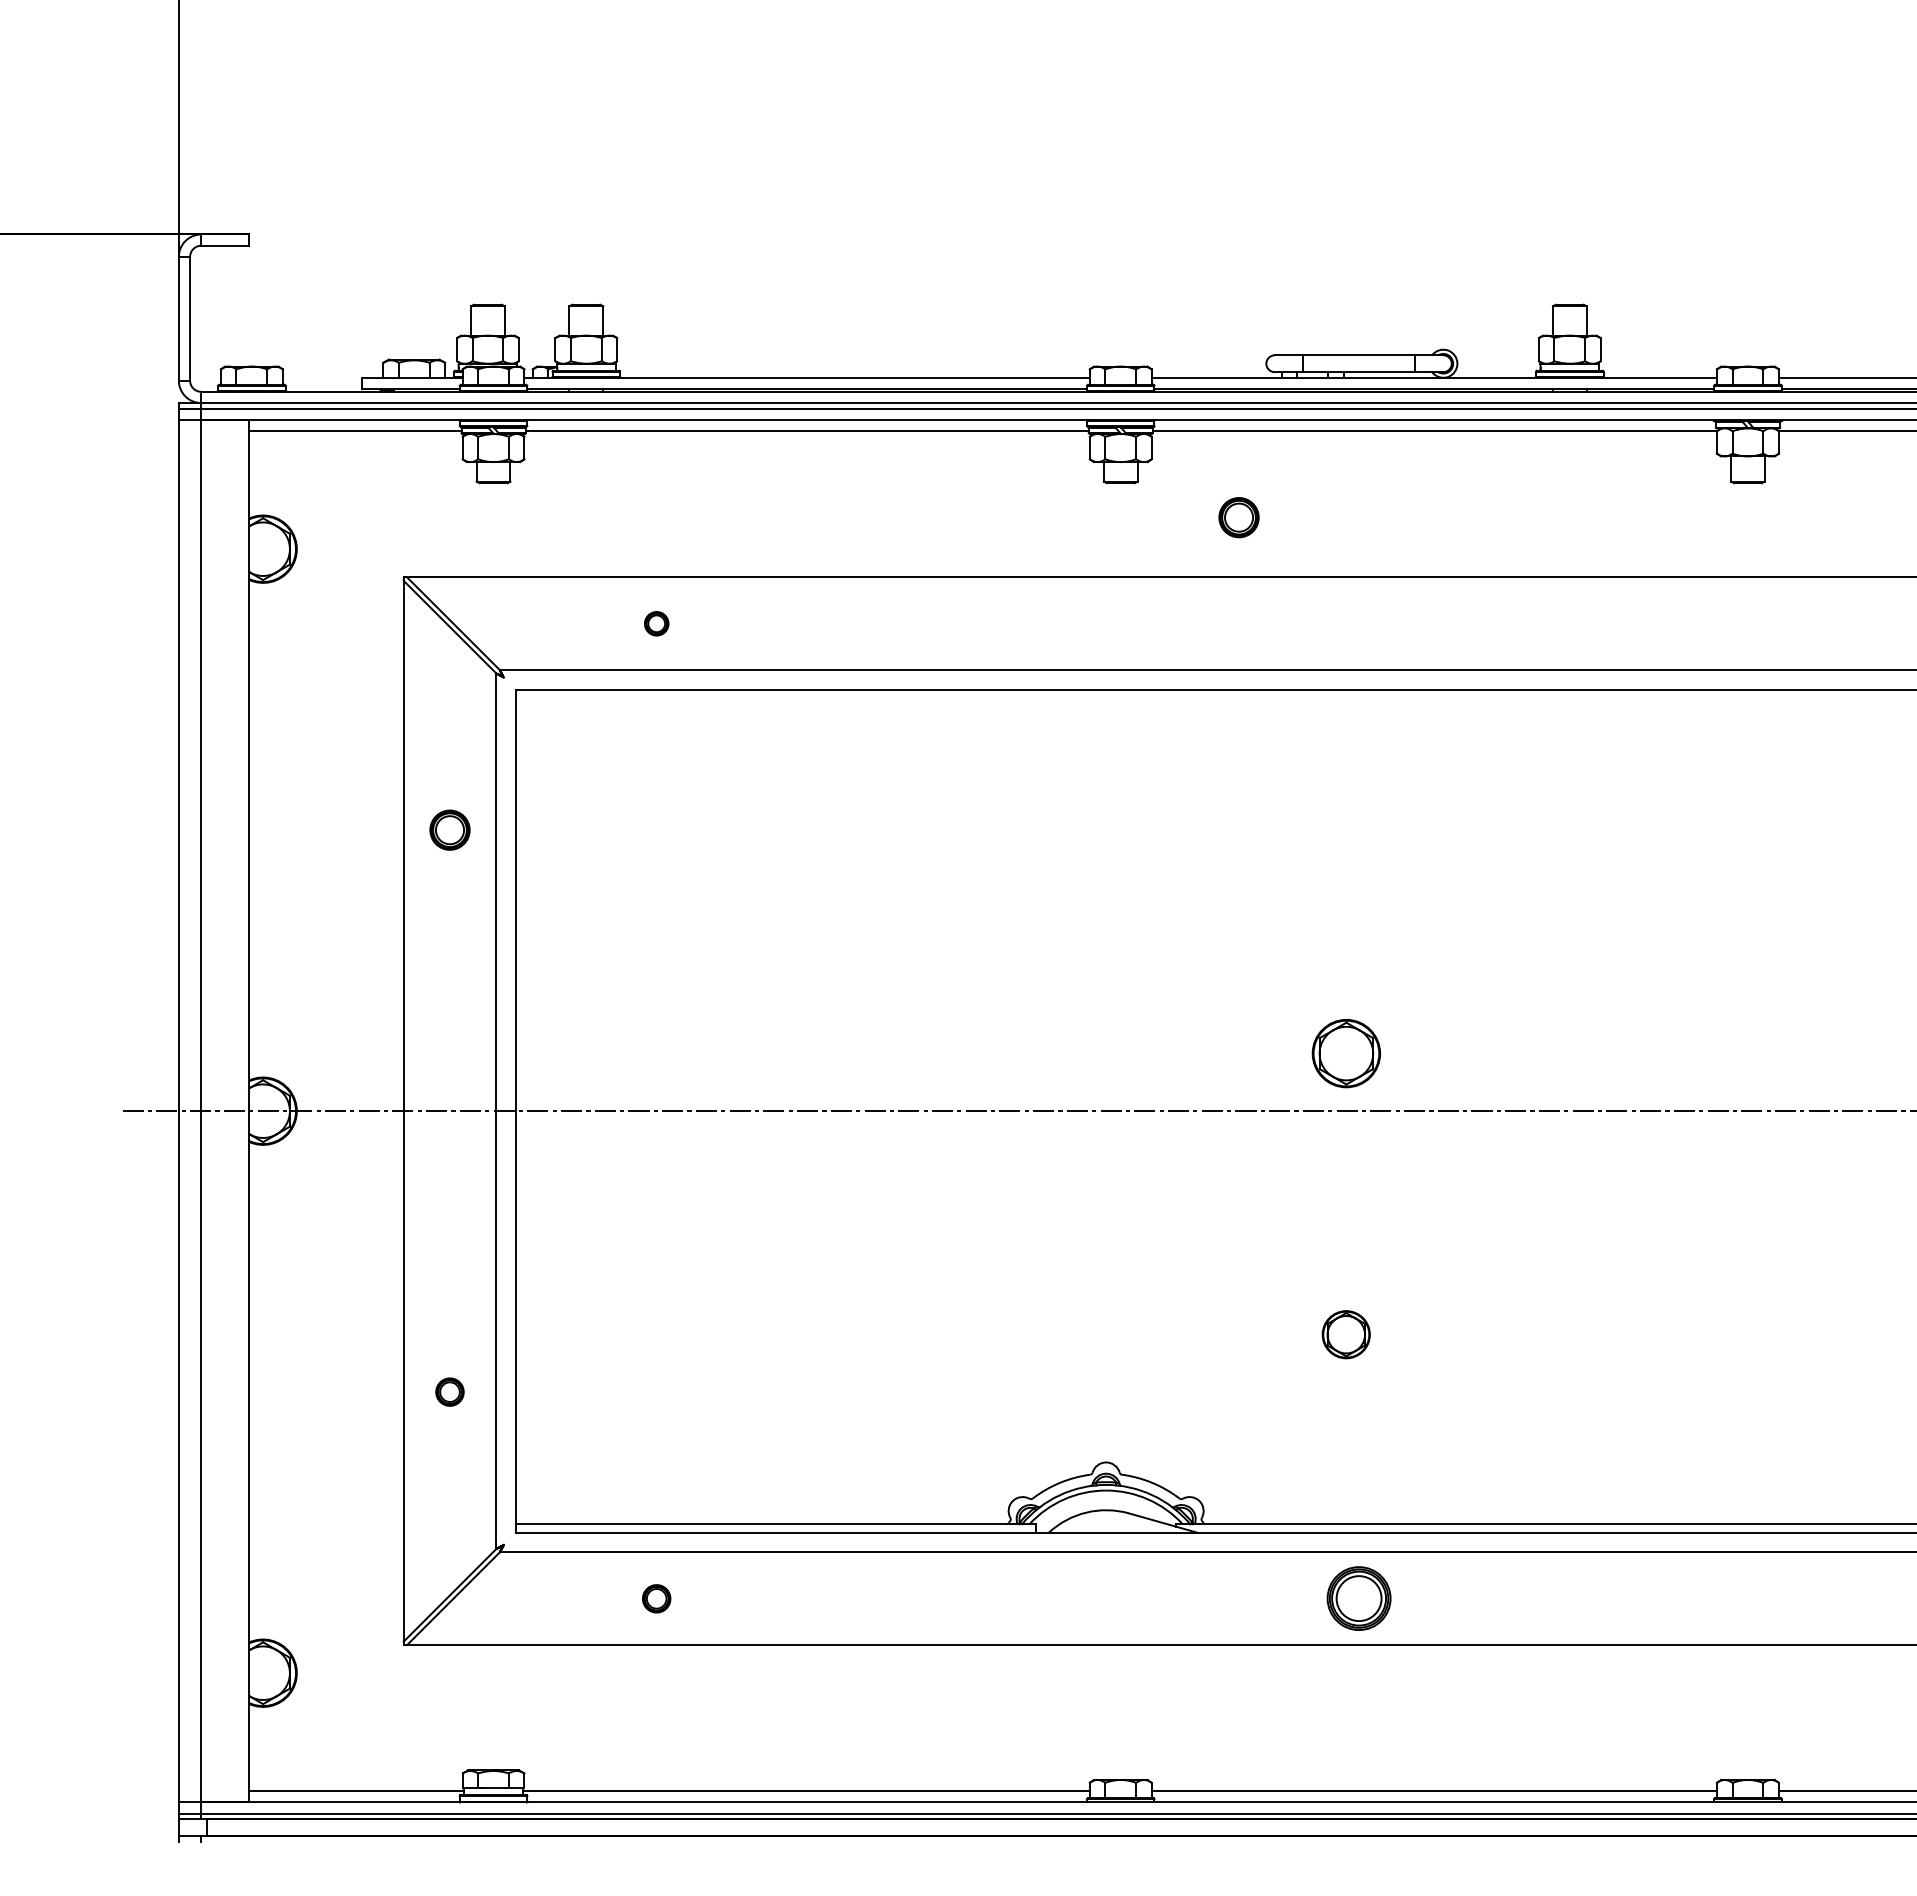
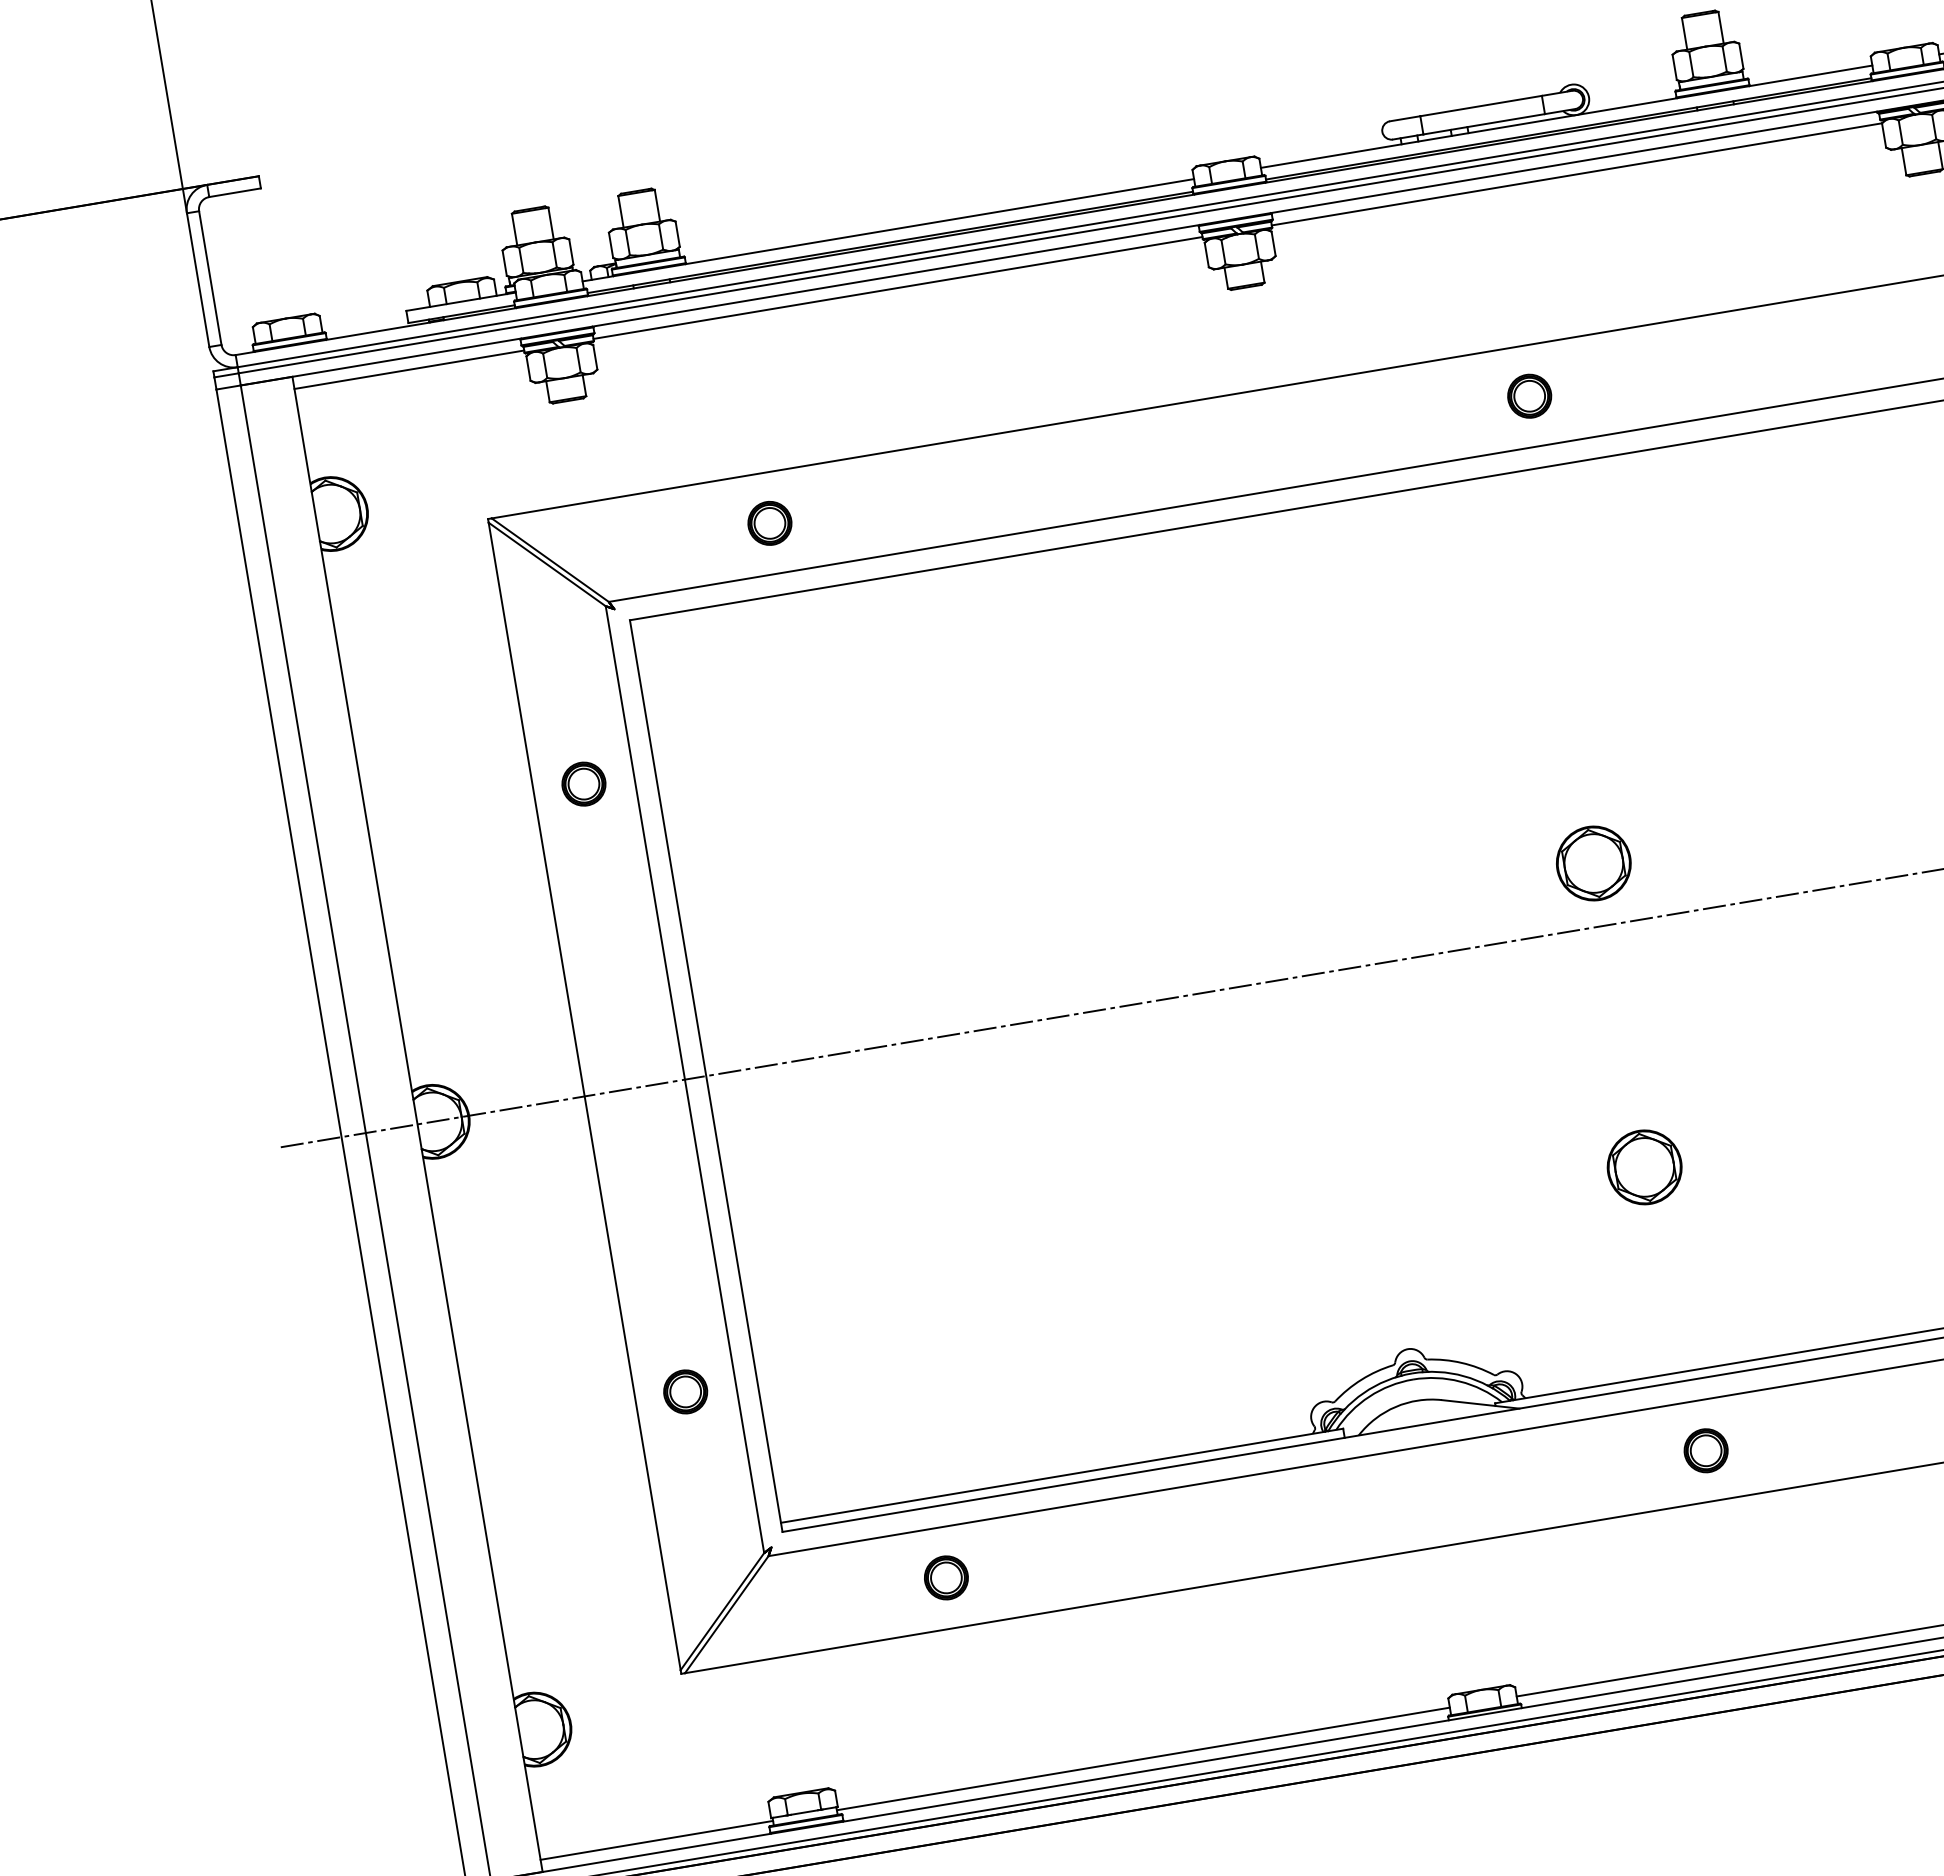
part: (1238, 517) -> (1529, 396), moved
part: (656, 623) -> (769, 523), size x1.67
part: (1345, 1334) -> (1643, 1167), size x1.43
part: (449, 1391) -> (684, 1391), size x1.43
part: (656, 1598) -> (946, 1577), size x1.43
part: (1358, 1598) -> (1705, 1450), size x0.62

